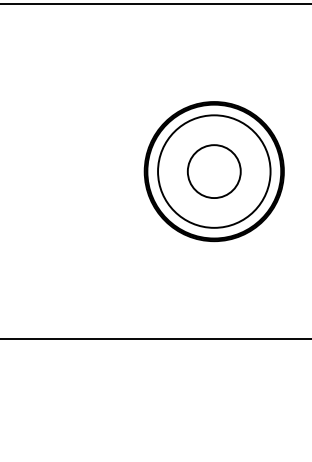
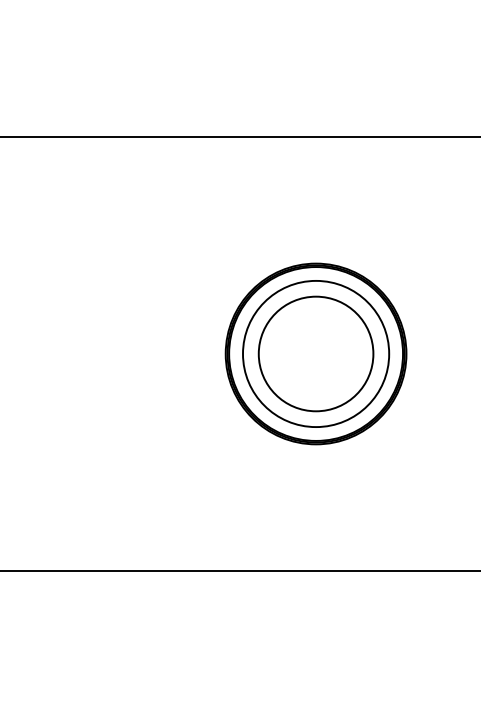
circle: (213, 171) -> (315, 353), size x1.67

